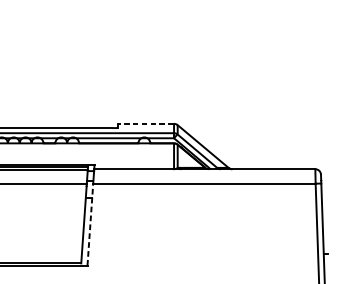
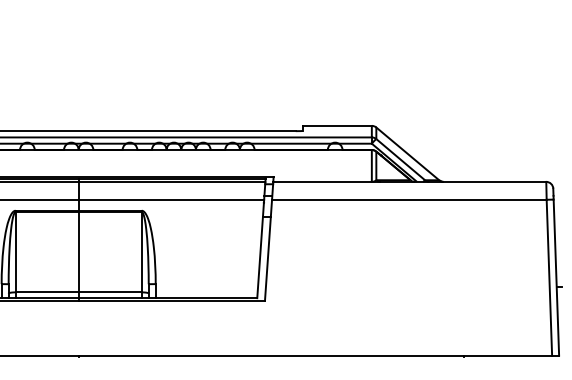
line: (146, 123) -> (337, 125), dashed -> solid
line: (90, 224) -> (268, 250), dashed -> solid

